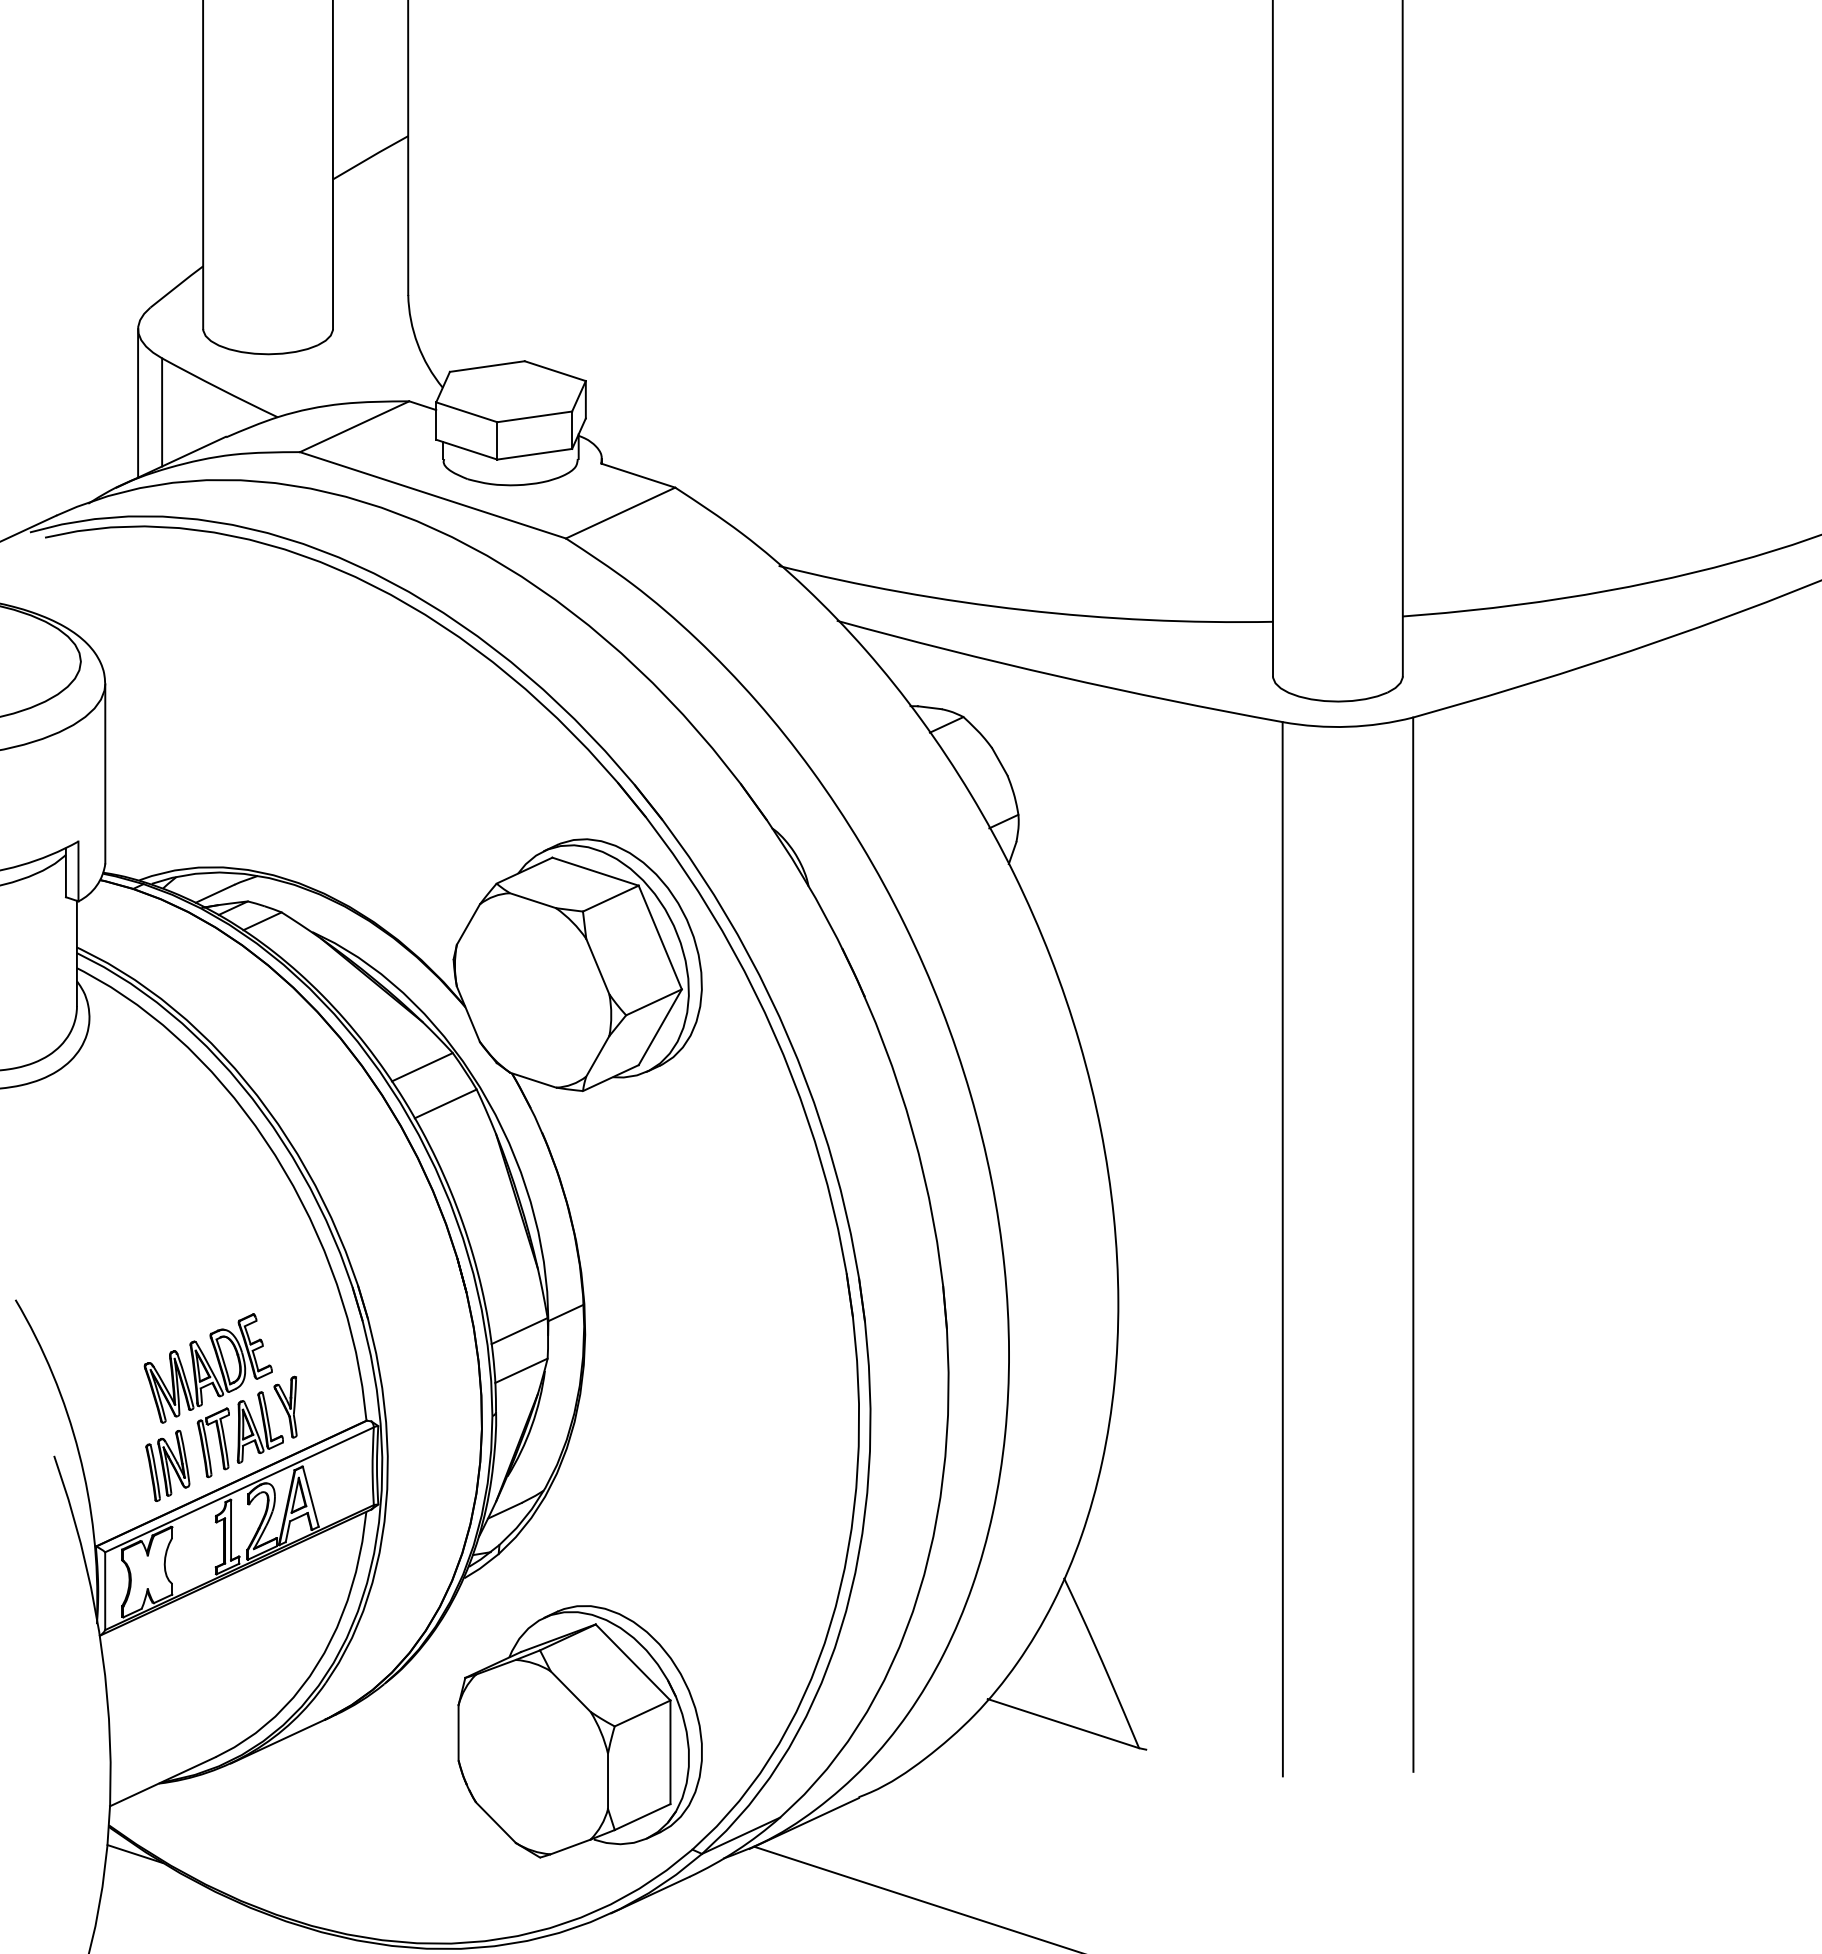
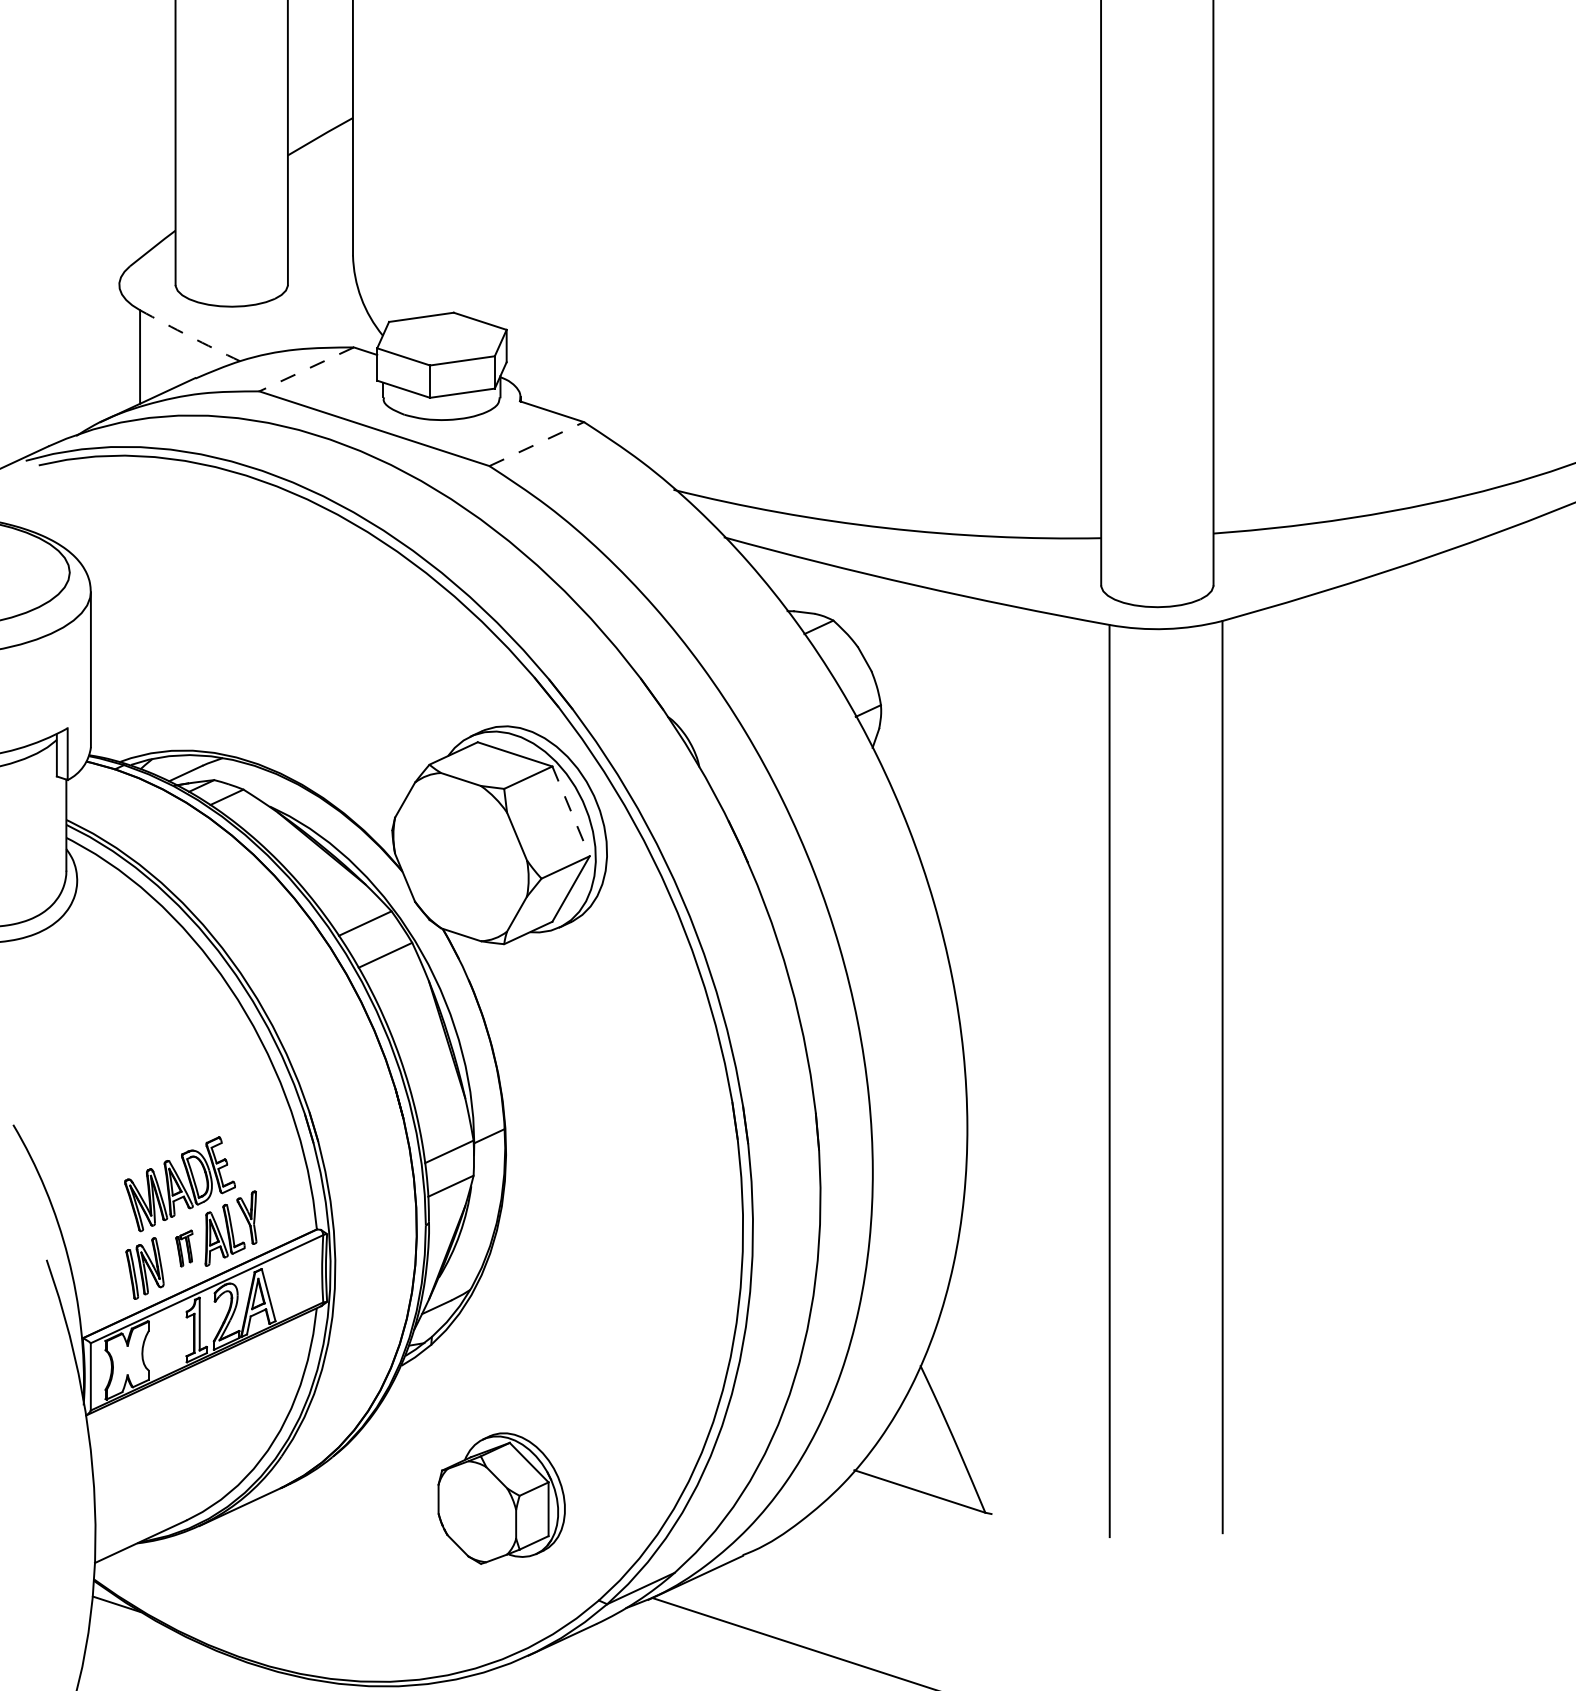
arc: (219, 388) -> (189, 336), solid -> dashed
line: (138, 403) -> (119, 349), removed
line: (354, 426) -> (306, 369), solid -> dashed
line: (621, 512) -> (537, 443), solid -> dashed
line: (660, 938) -> (571, 812), solid -> dashed
part: (212, 1442) -> (183, 1248), size x0.6
part: (579, 1731) -> (501, 1498), size x0.6

